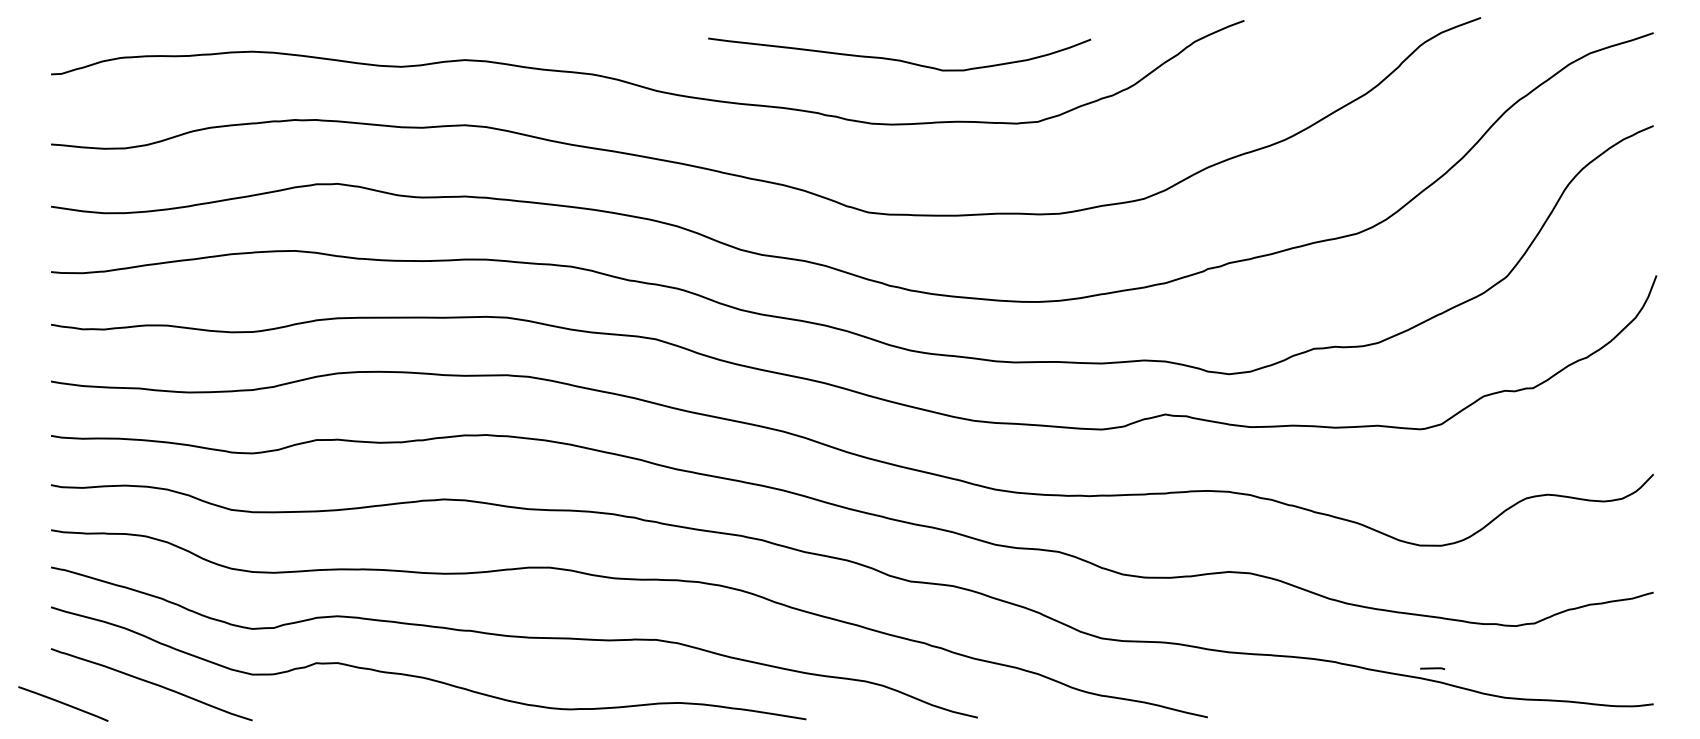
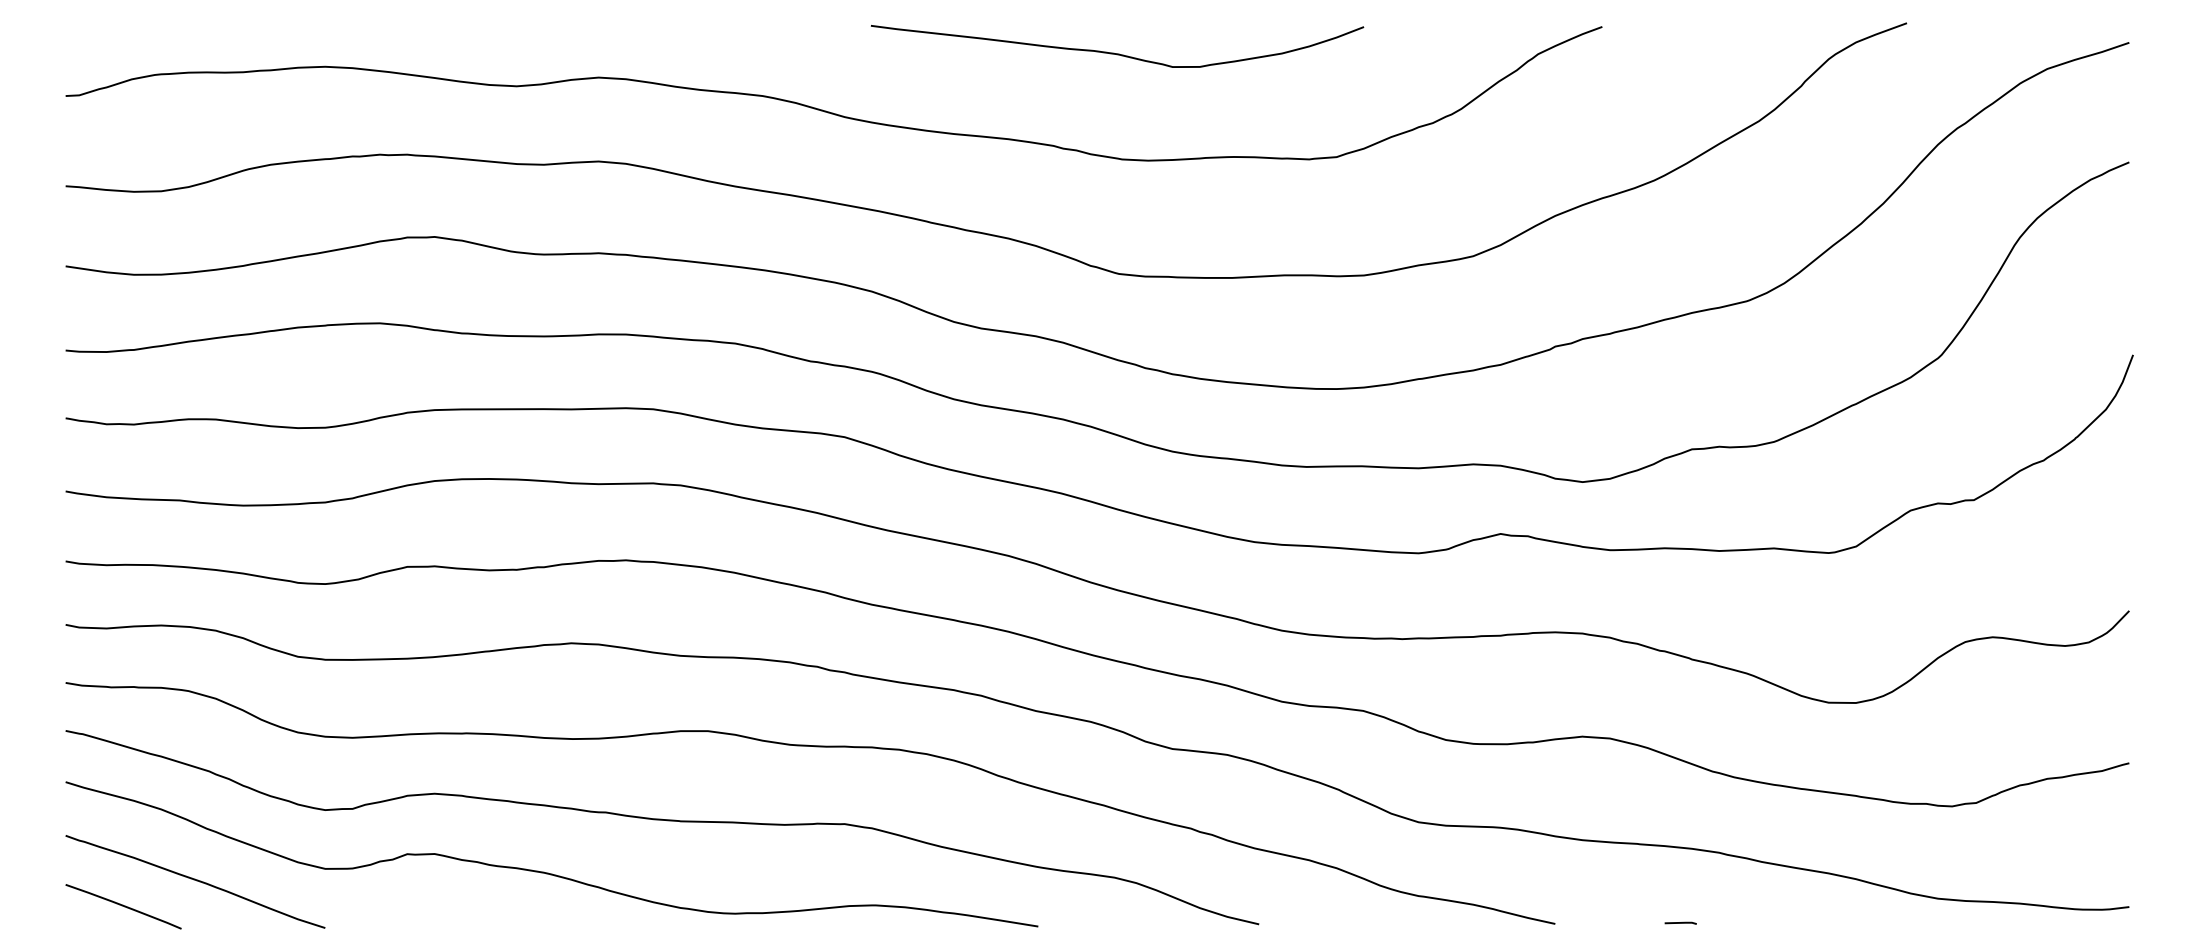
curve: (899, 60) -> (1117, 53), moved
line: (1432, 668) -> (1680, 922), moved
line: (63, 703) -> (123, 906), moved

